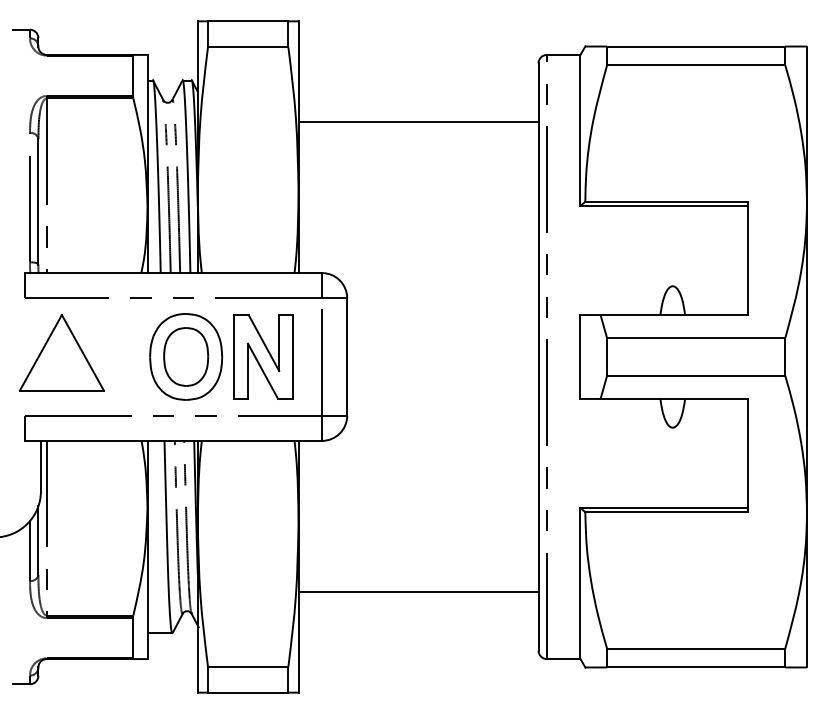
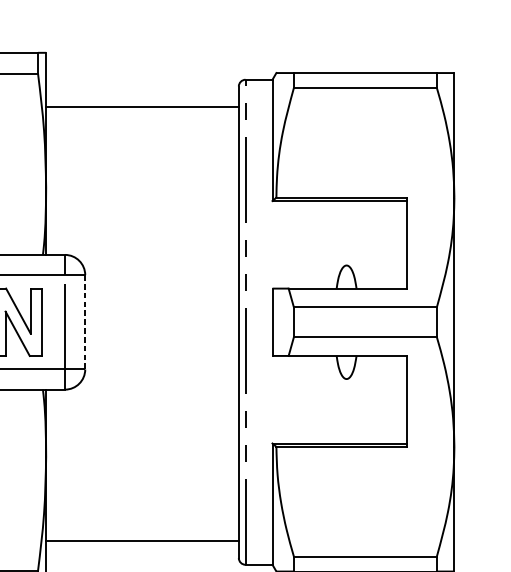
line: (418, 122) -> (142, 107), moved
line: (347, 357) -> (85, 322), solid -> dashed
line: (418, 591) -> (142, 541), moved

